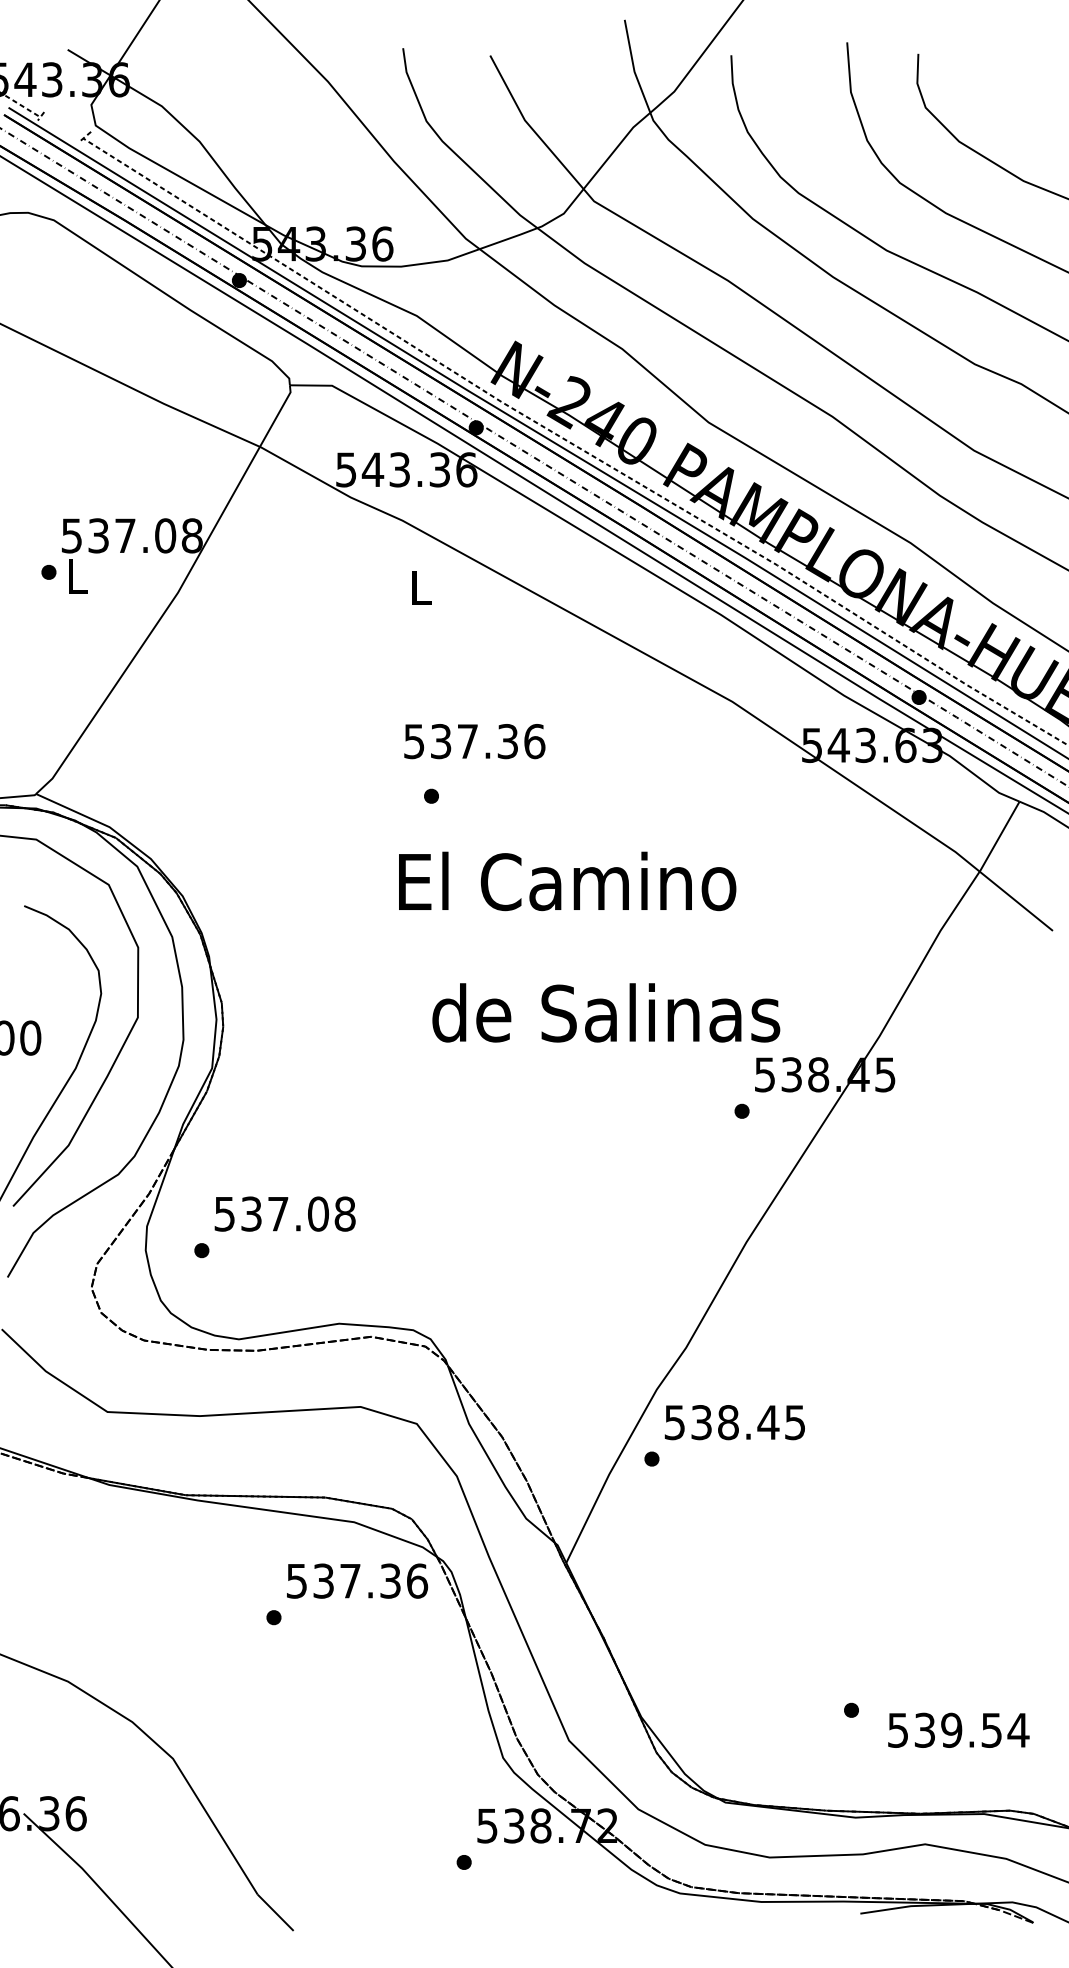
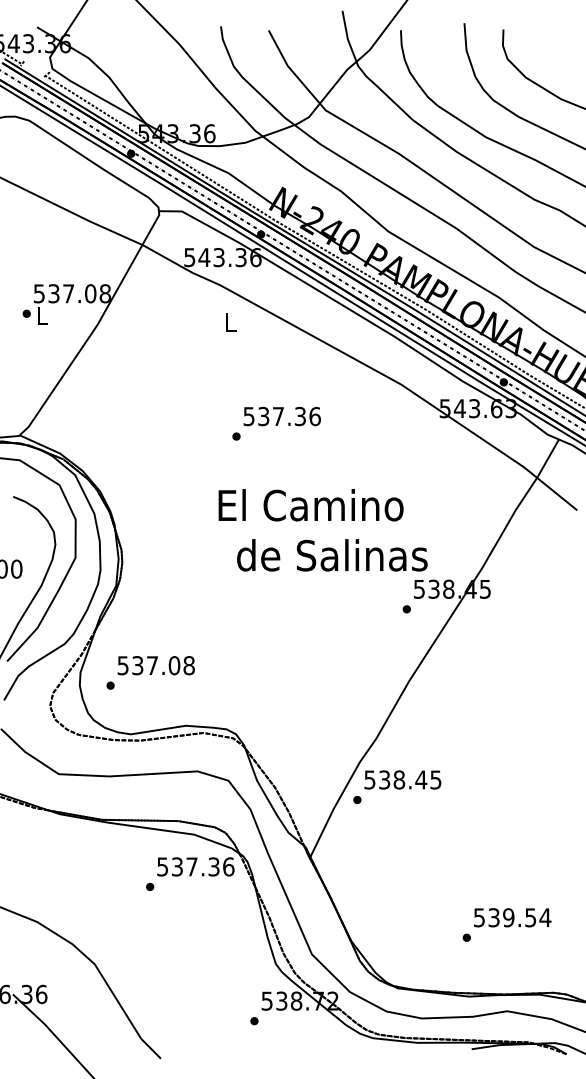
text: (473, 741) -> (281, 416), moved
text: (566, 881) -> (310, 505), moved
text: (958, 1729) -> (512, 917), moved

